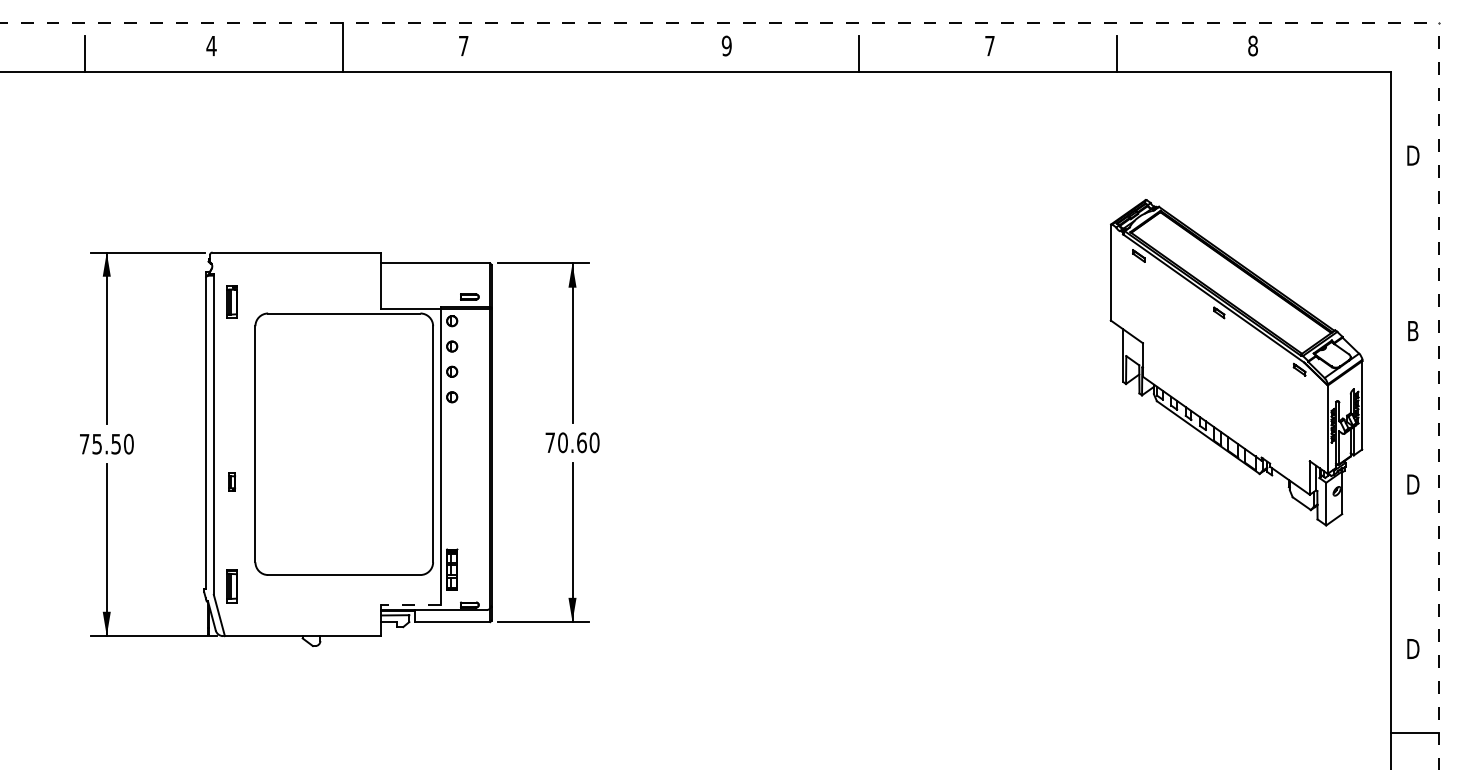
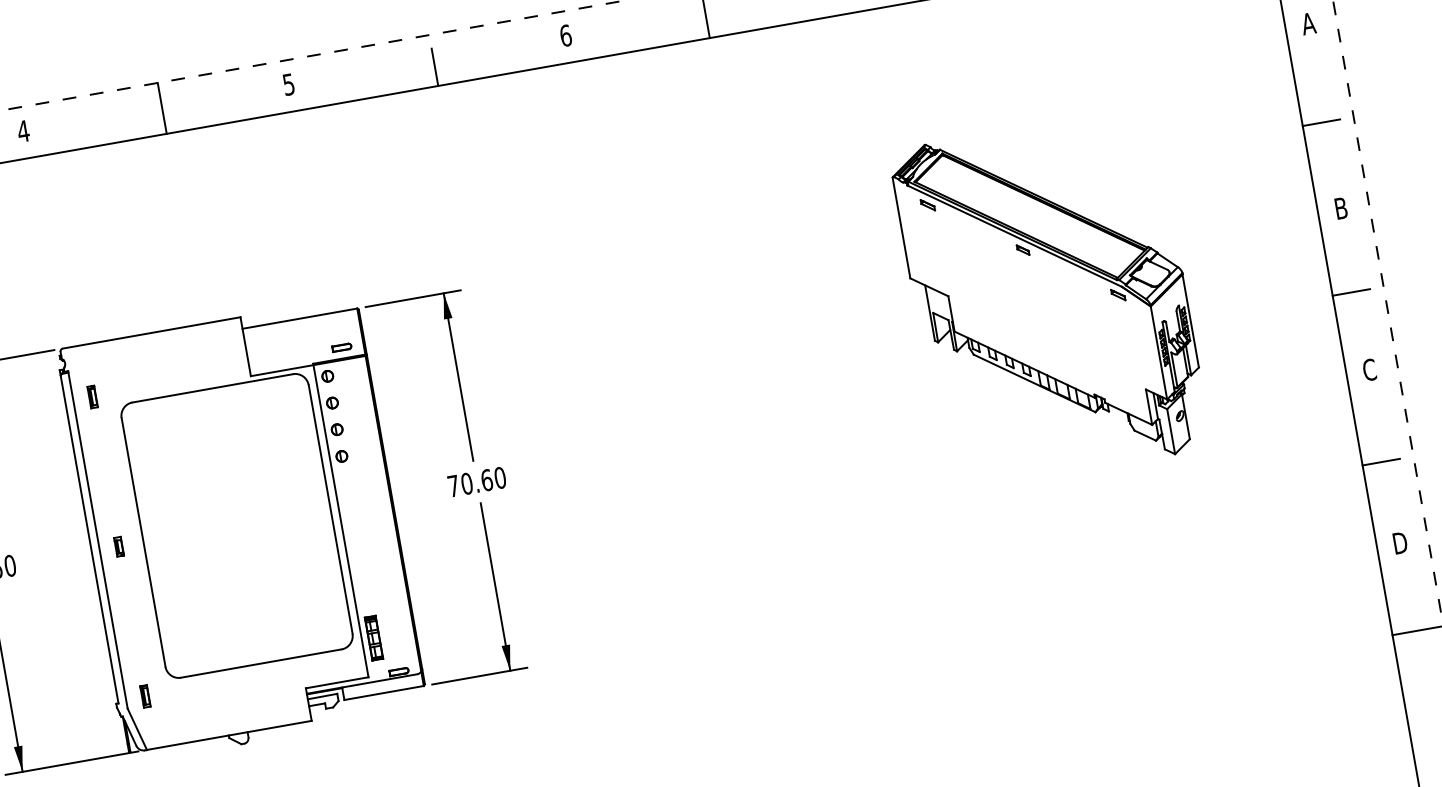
text: (726, 45) -> (565, 35), 9 -> 6
text: (463, 46) -> (288, 85), 7 -> 5
line: (601, 53) -> (435, 66), added
text: (1412, 155) -> (1307, 23), D -> A
line: (1408, 248) -> (1320, 122), added
part: (231, 301) -> (91, 396), size x0.62
part: (1236, 362) -> (1050, 299), moved
line: (1408, 410) -> (1351, 292), added
part: (231, 481) -> (118, 546), moved
text: (1413, 484) -> (1370, 369), D -> C
line: (1408, 571) -> (1380, 462), added
part: (231, 586) -> (144, 696), size x0.62
line: (411, 605) -> (337, 683), dashed -> solid

